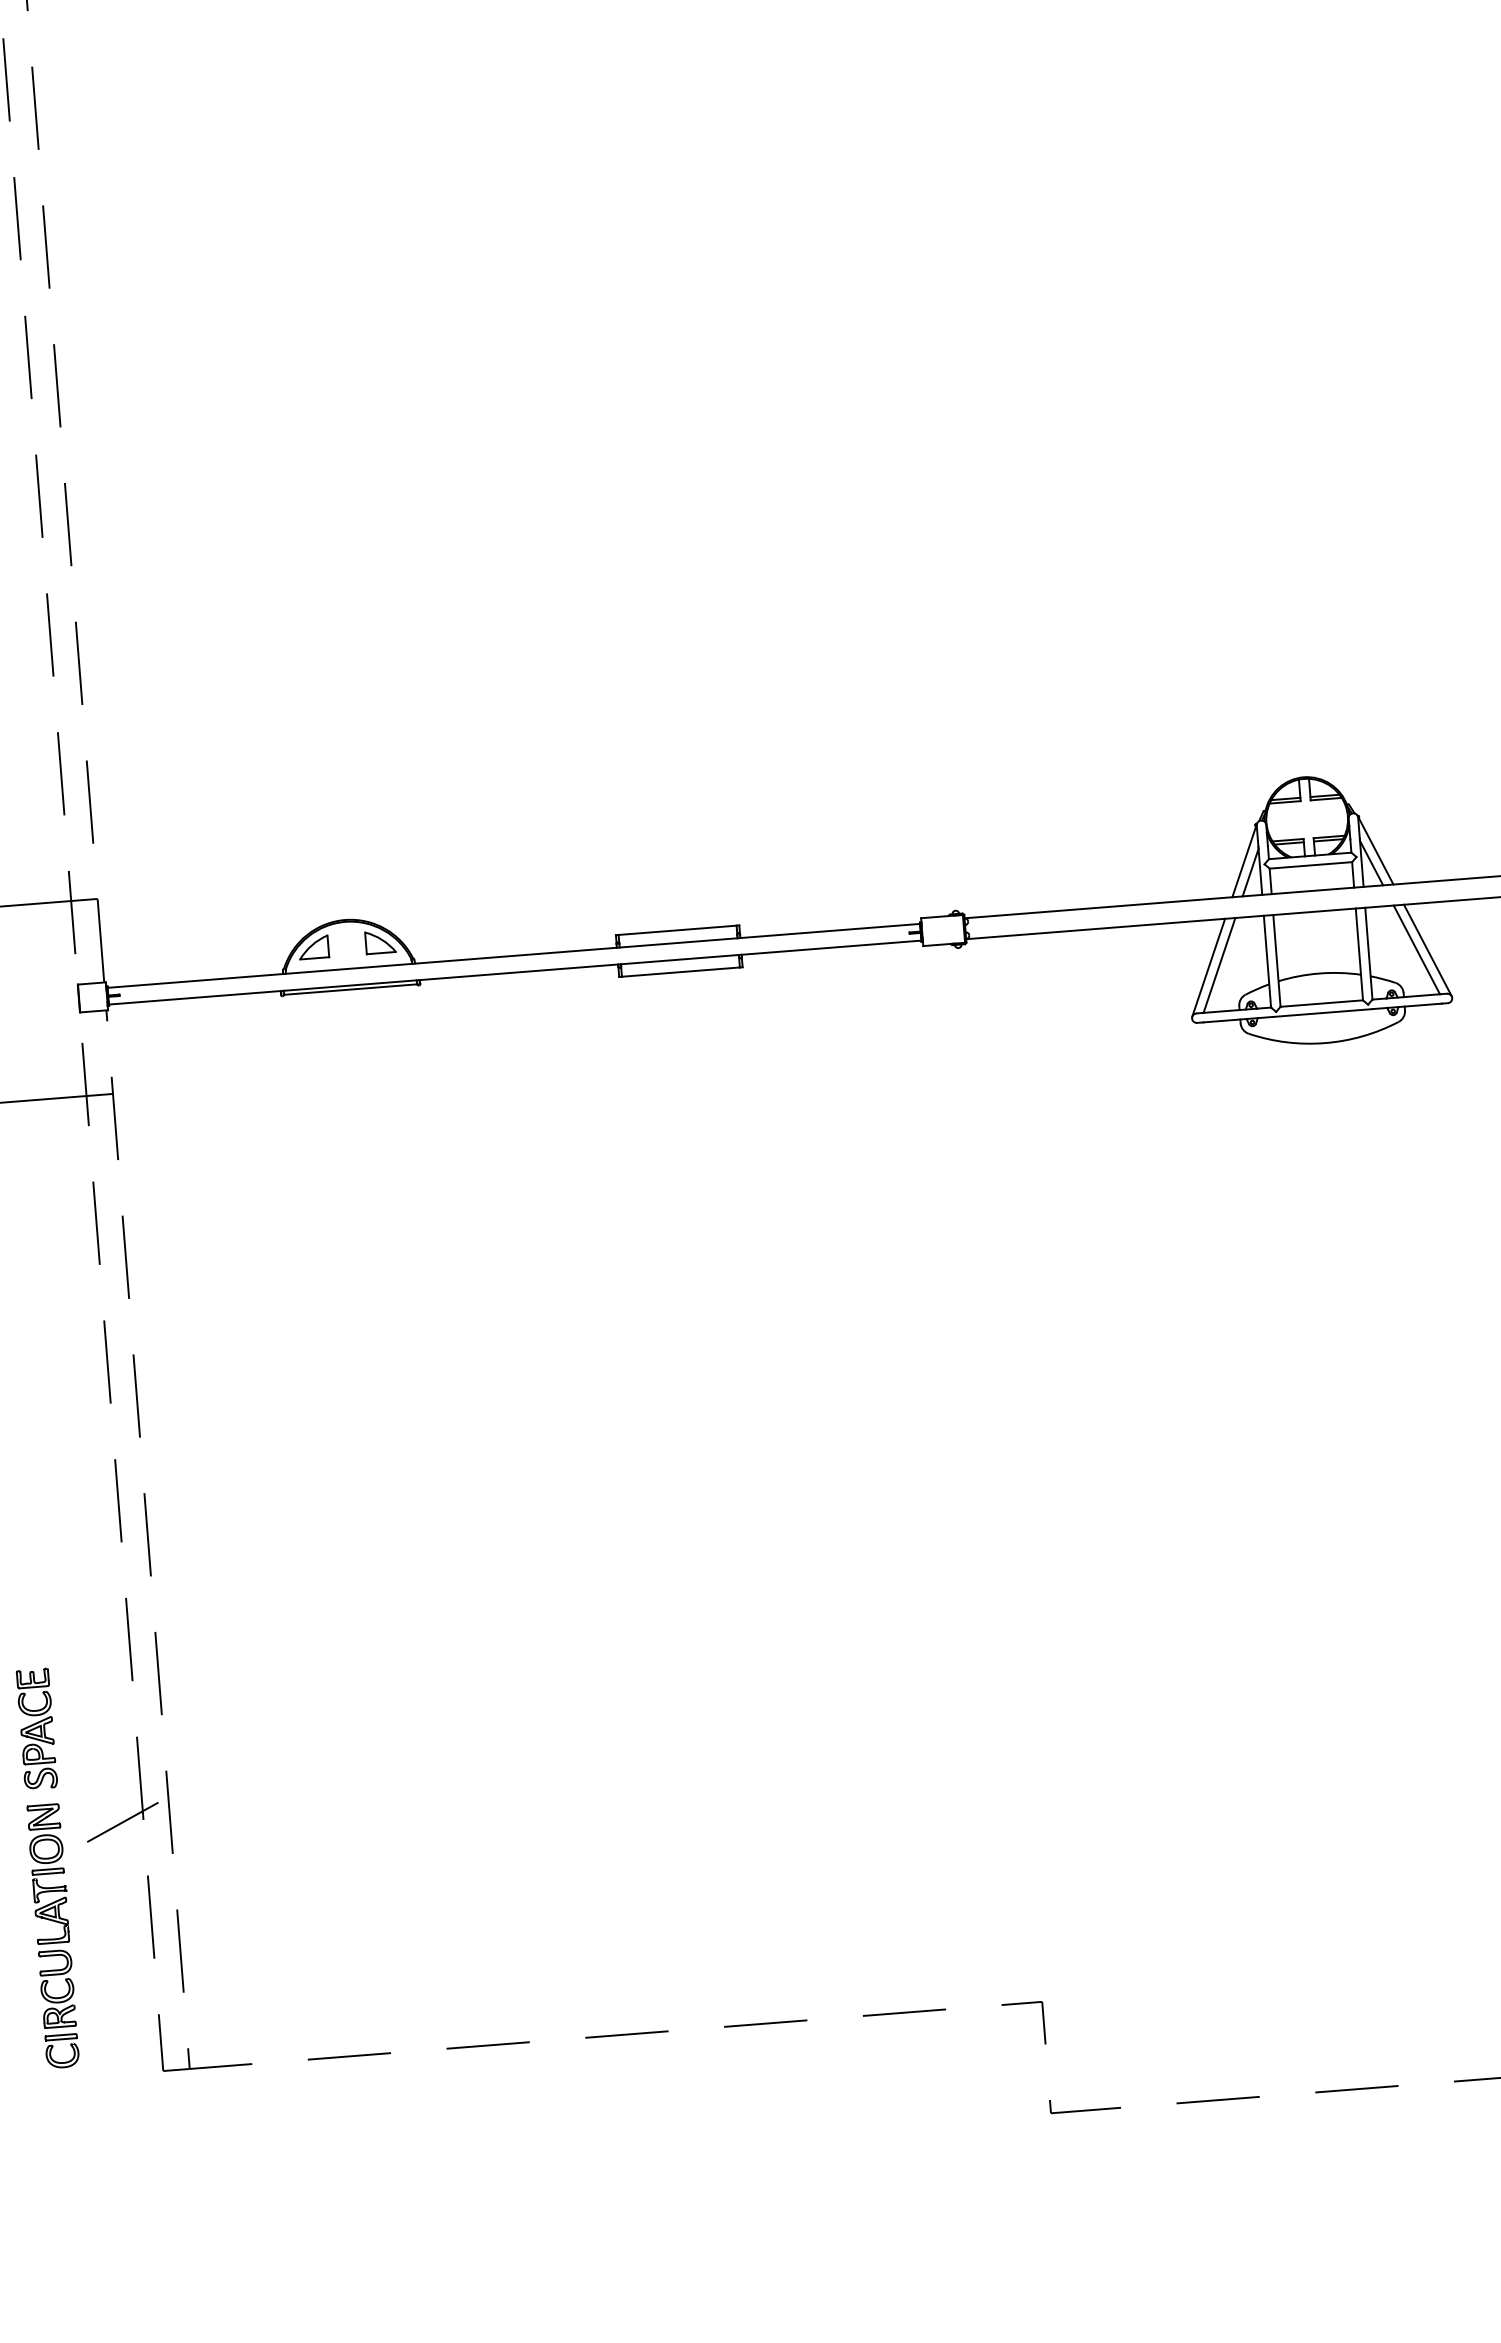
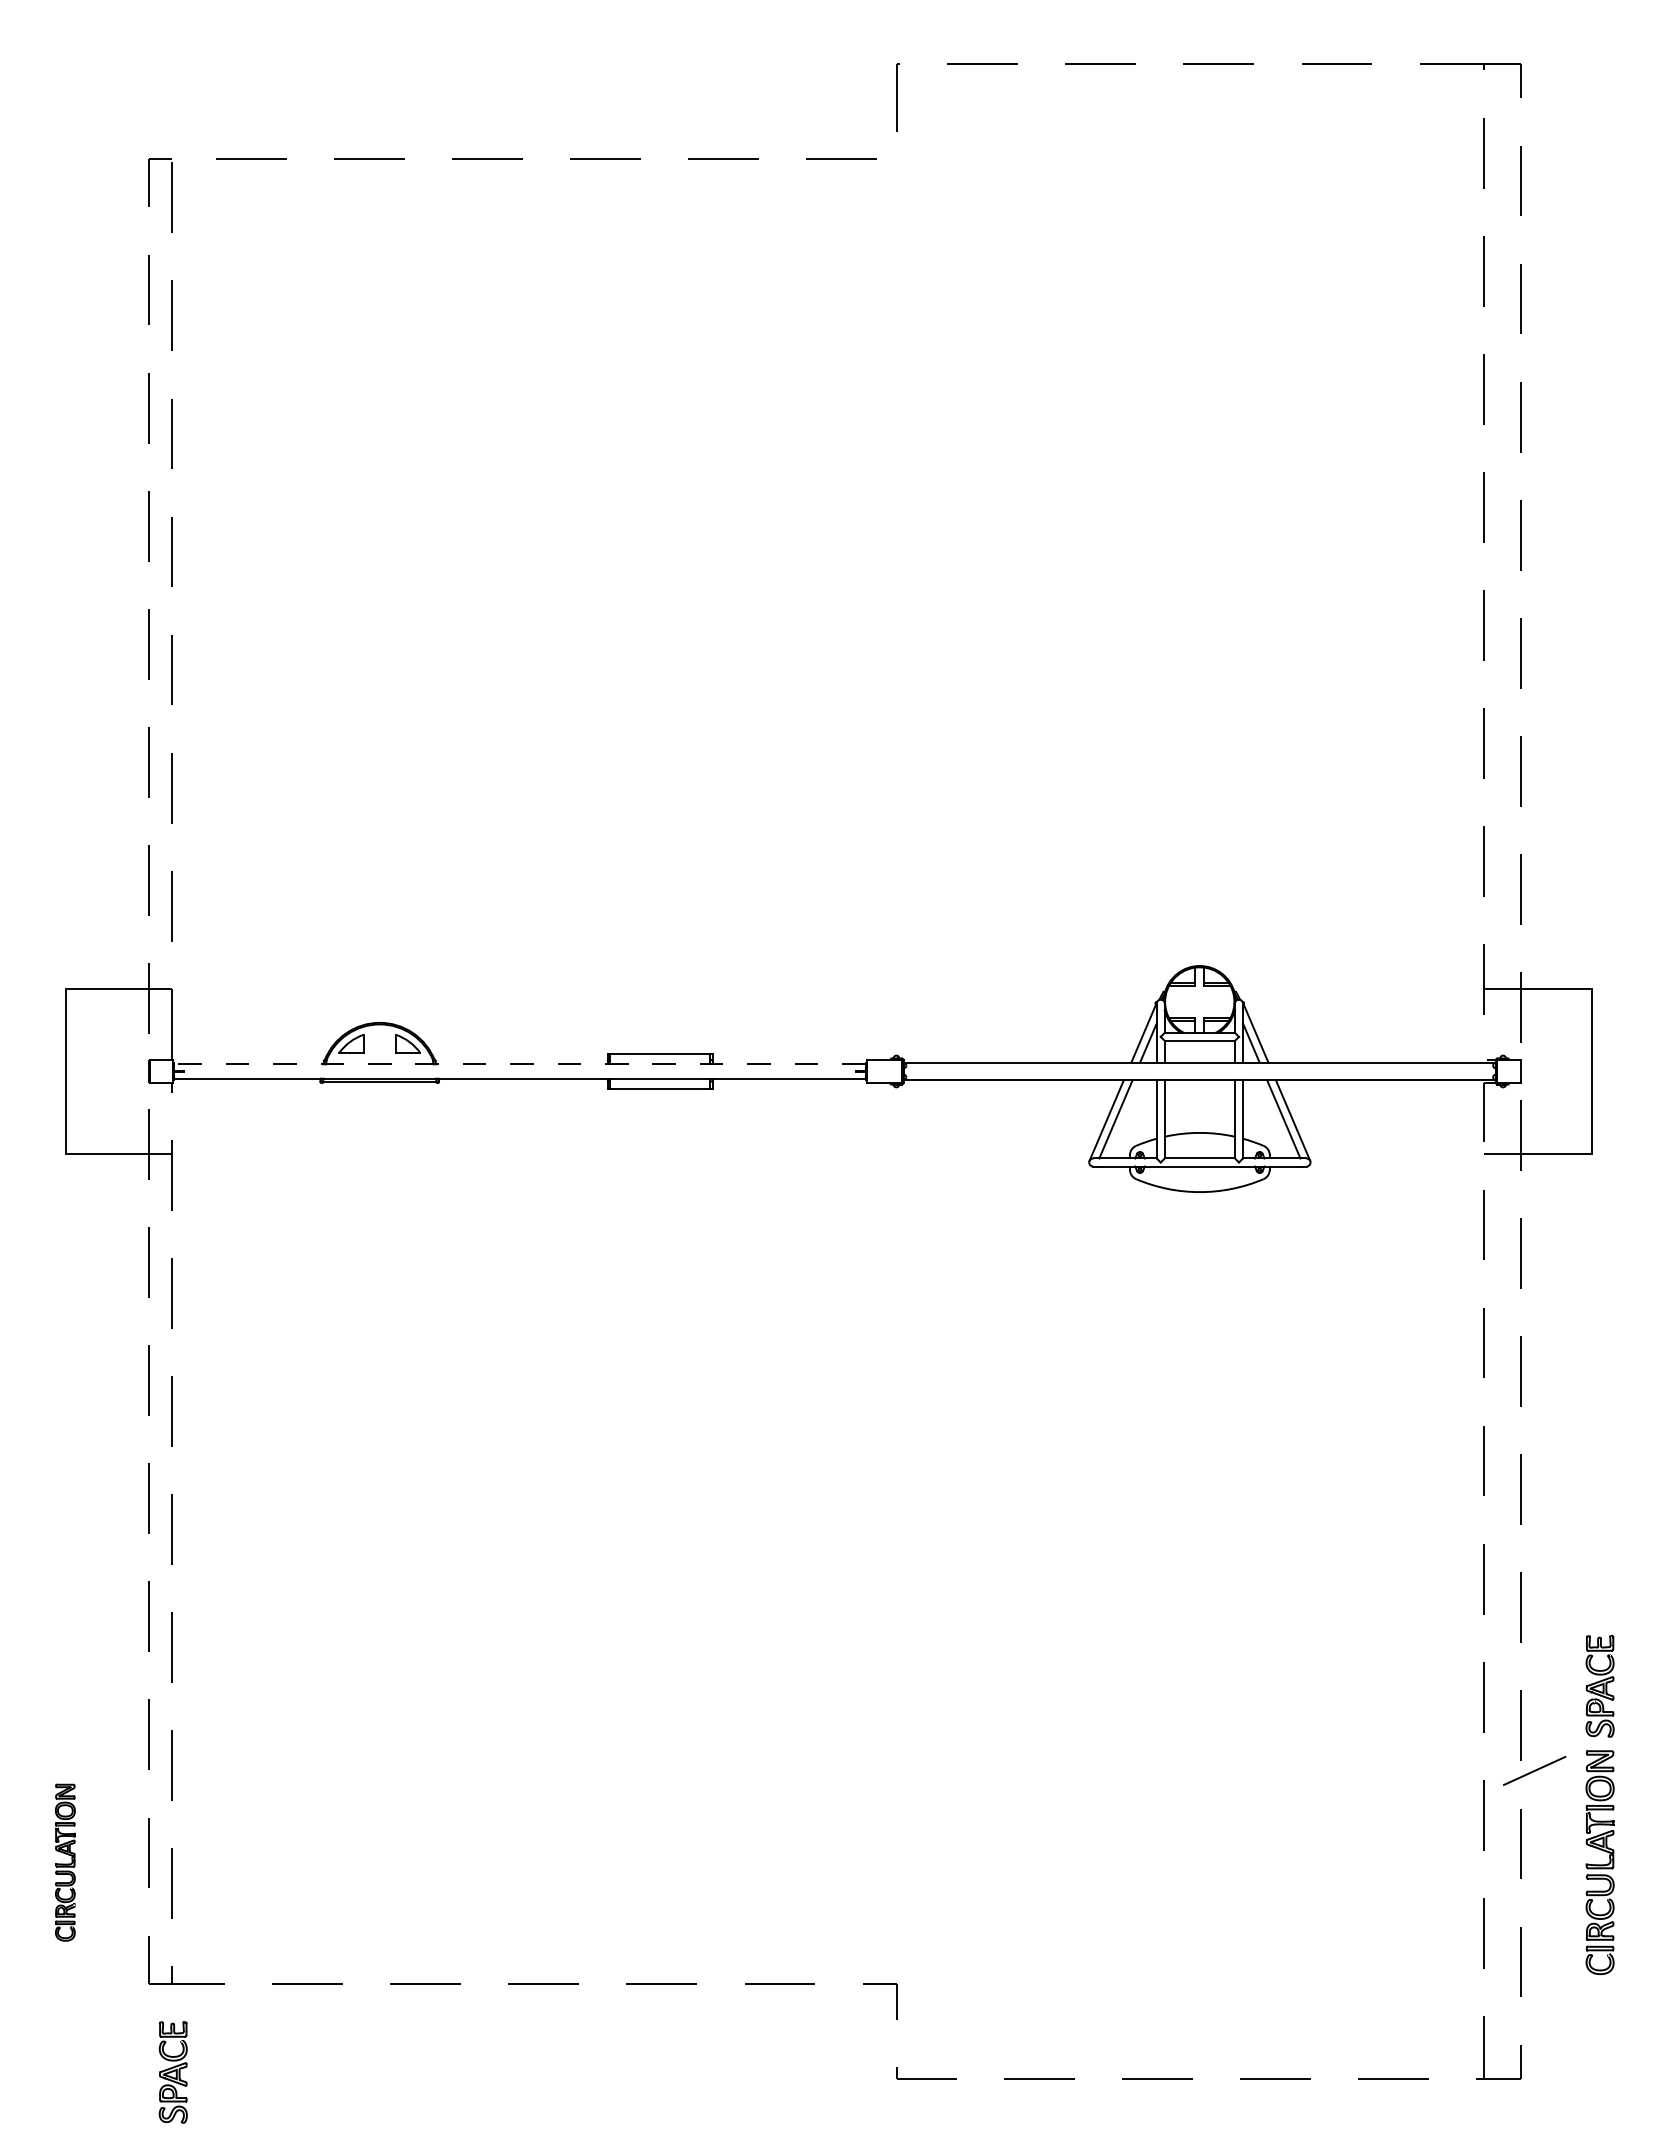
line: (514, 955) -> (520, 1064), solid -> dashed
part: (36, 1729) -> (172, 2072), moved
line: (122, 1821) -> (131, 1770), removed
part: (53, 1936) -> (65, 1862), size x0.7

